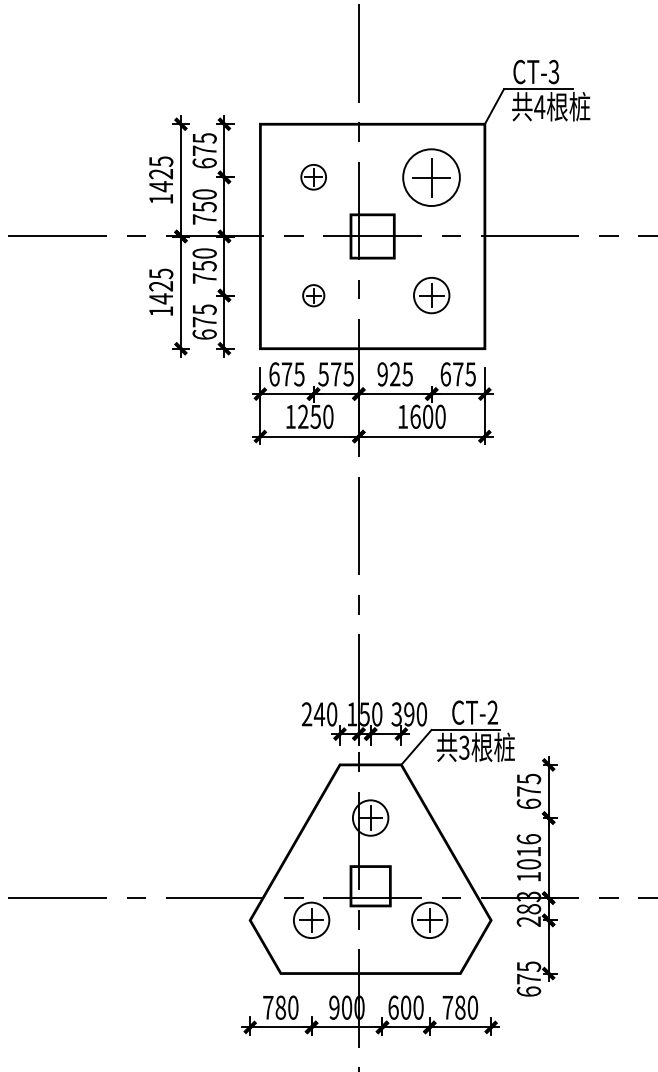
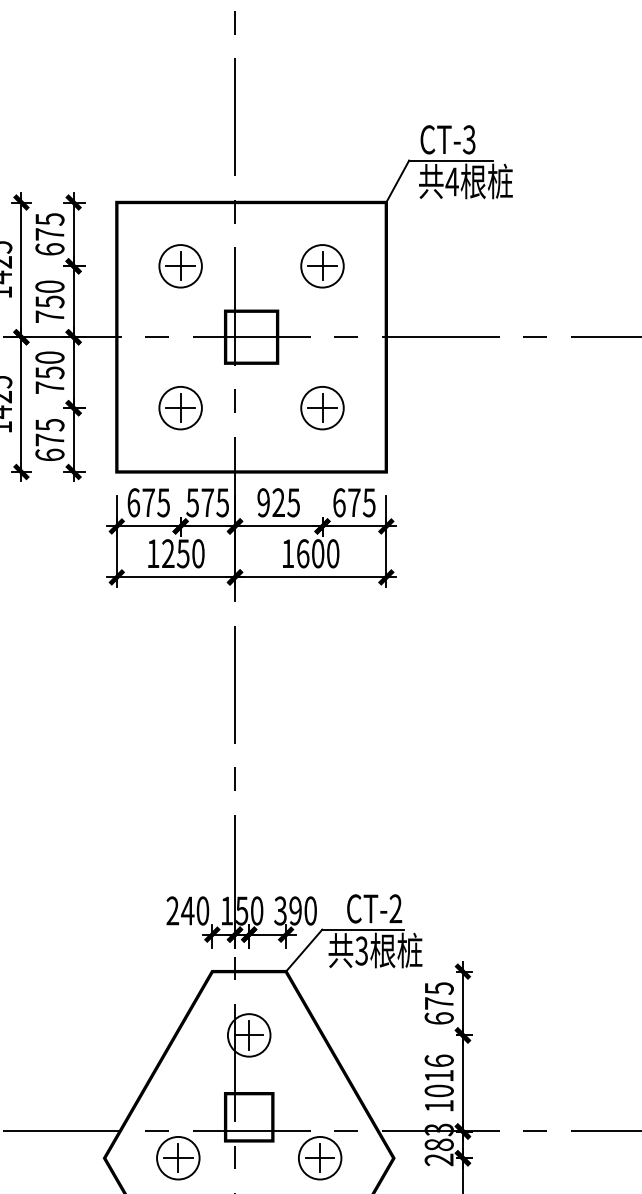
part: (313, 176) -> (180, 265), size x1.43
part: (431, 176) -> (322, 265), size x0.62
part: (313, 295) -> (180, 408), size x1.67

